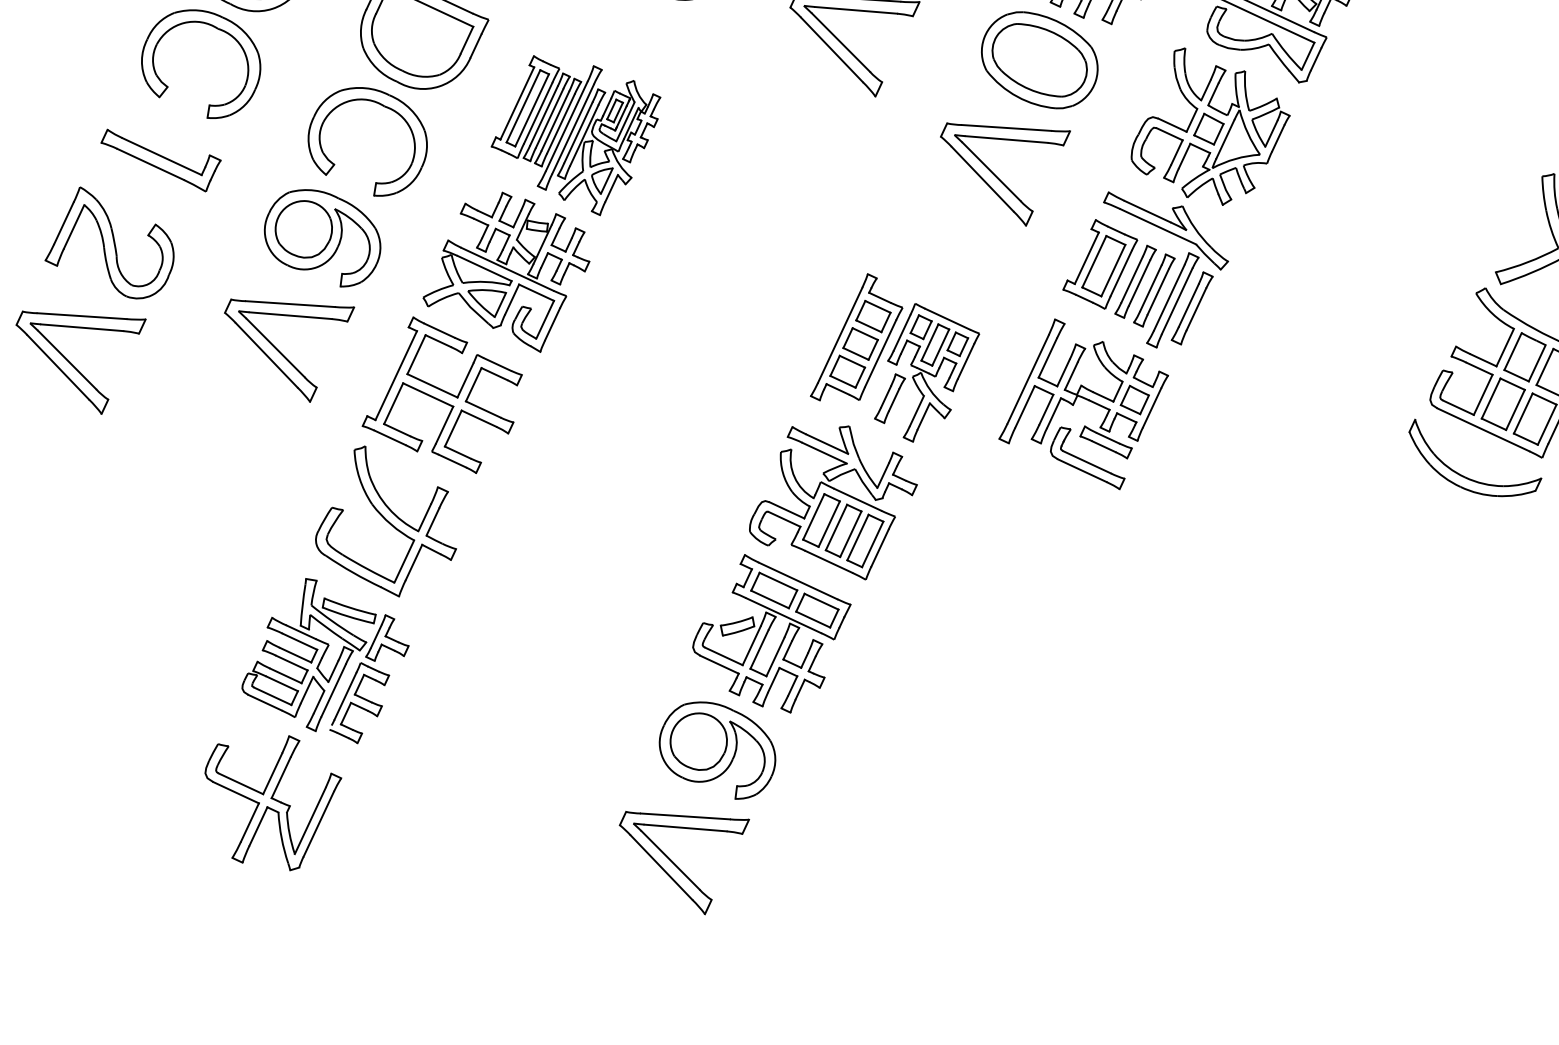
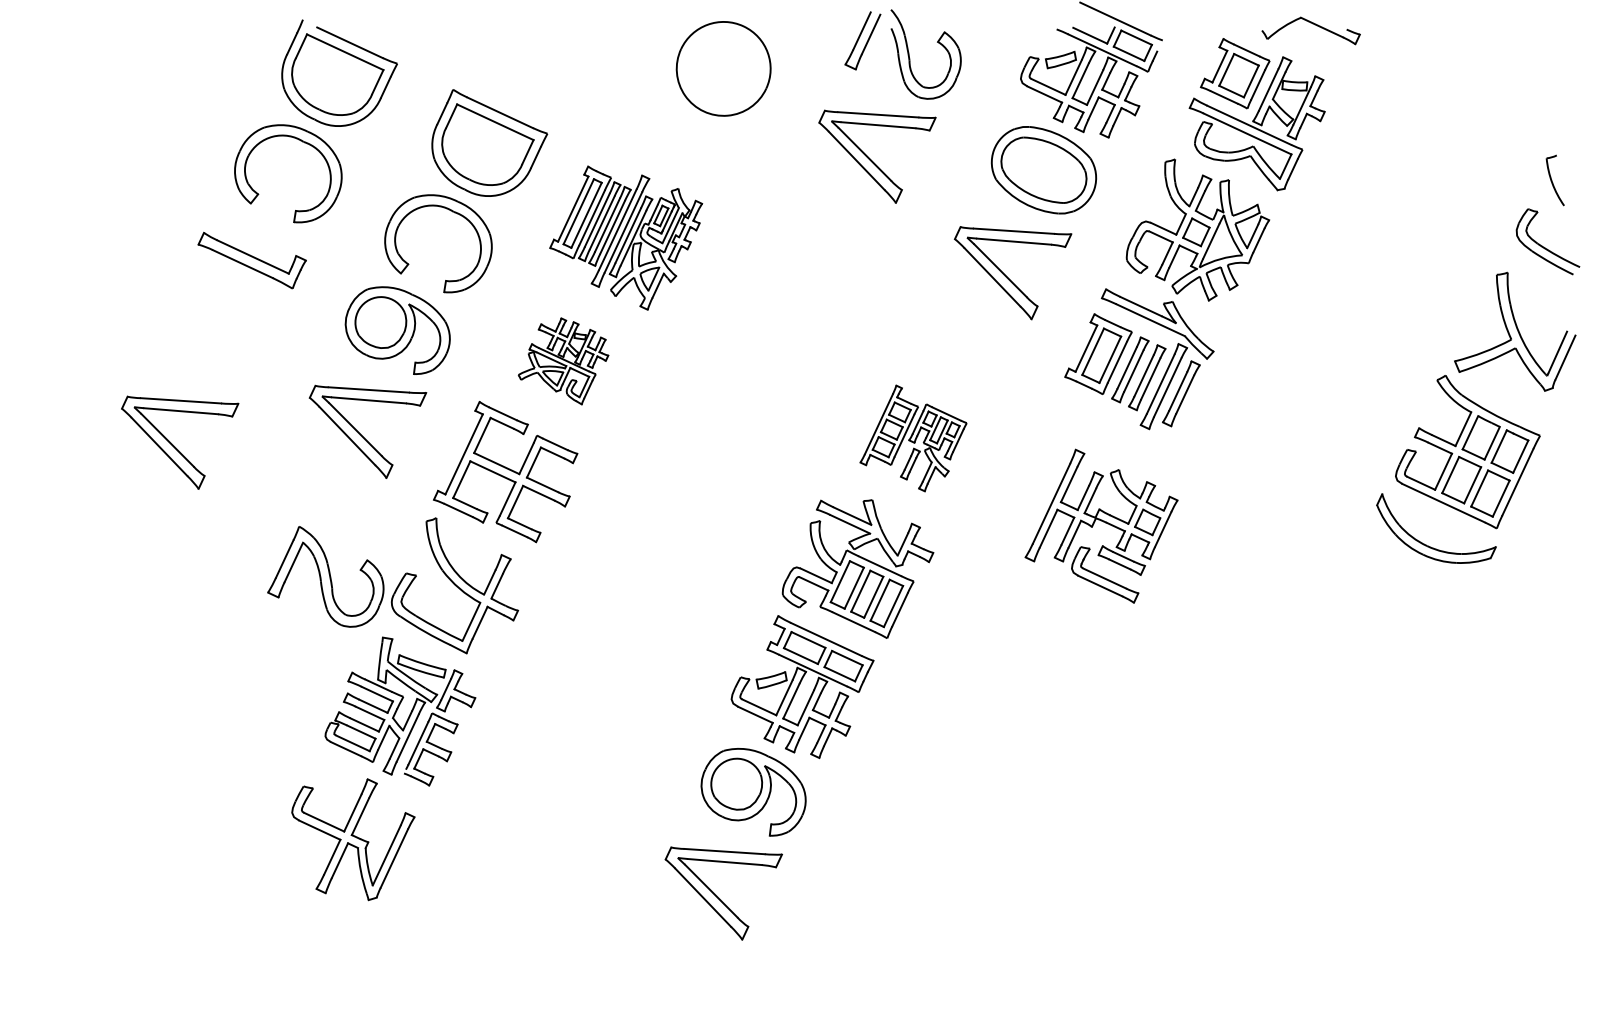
part: (109, 242) -> (325, 576), moved
part: (506, 272) -> (563, 361), size x0.6
part: (894, 357) -> (913, 438), size x0.7
part: (1083, 403) -> (1101, 525), moved

